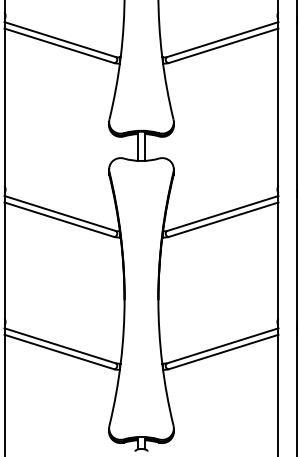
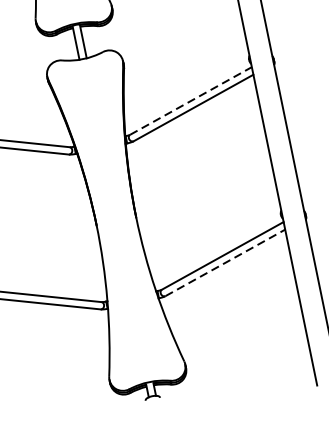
line: (223, 213) -> (191, 100), solid -> dashed
line: (224, 351) -> (226, 262), solid -> dashed

